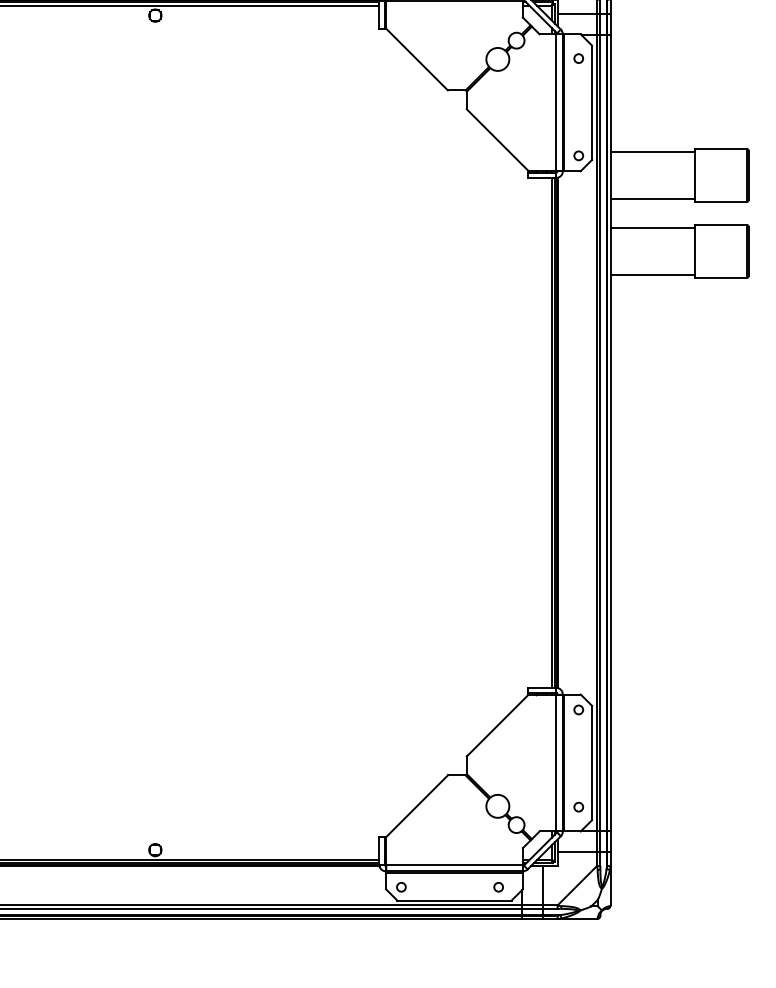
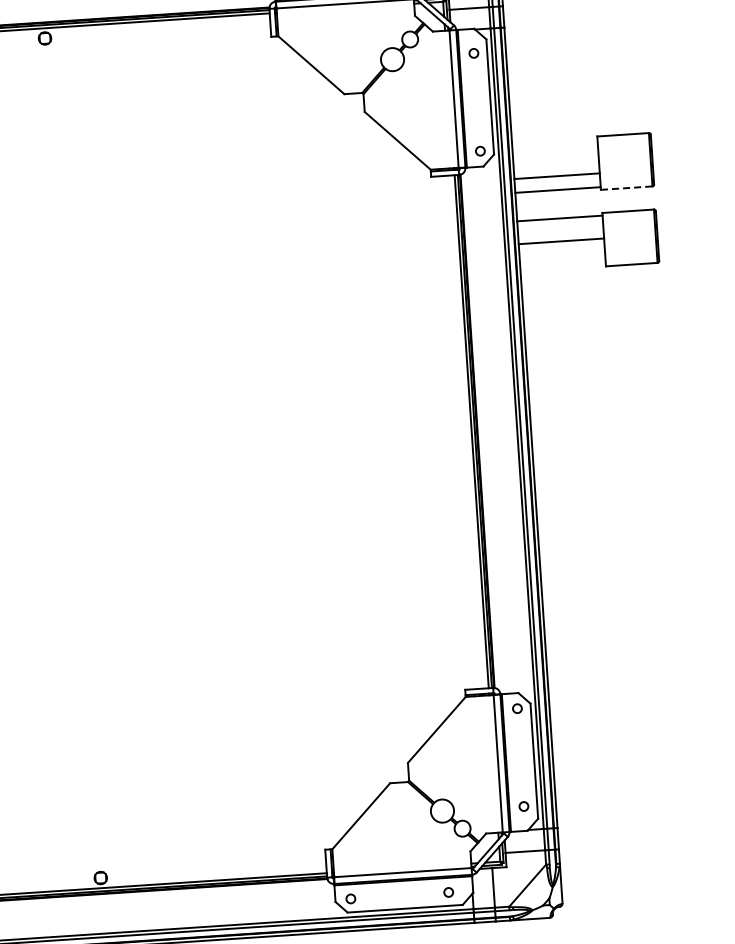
line: (652, 151) -> (556, 176), moved
line: (721, 202) -> (627, 188), solid -> dashed
line: (652, 275) -> (560, 241), moved

